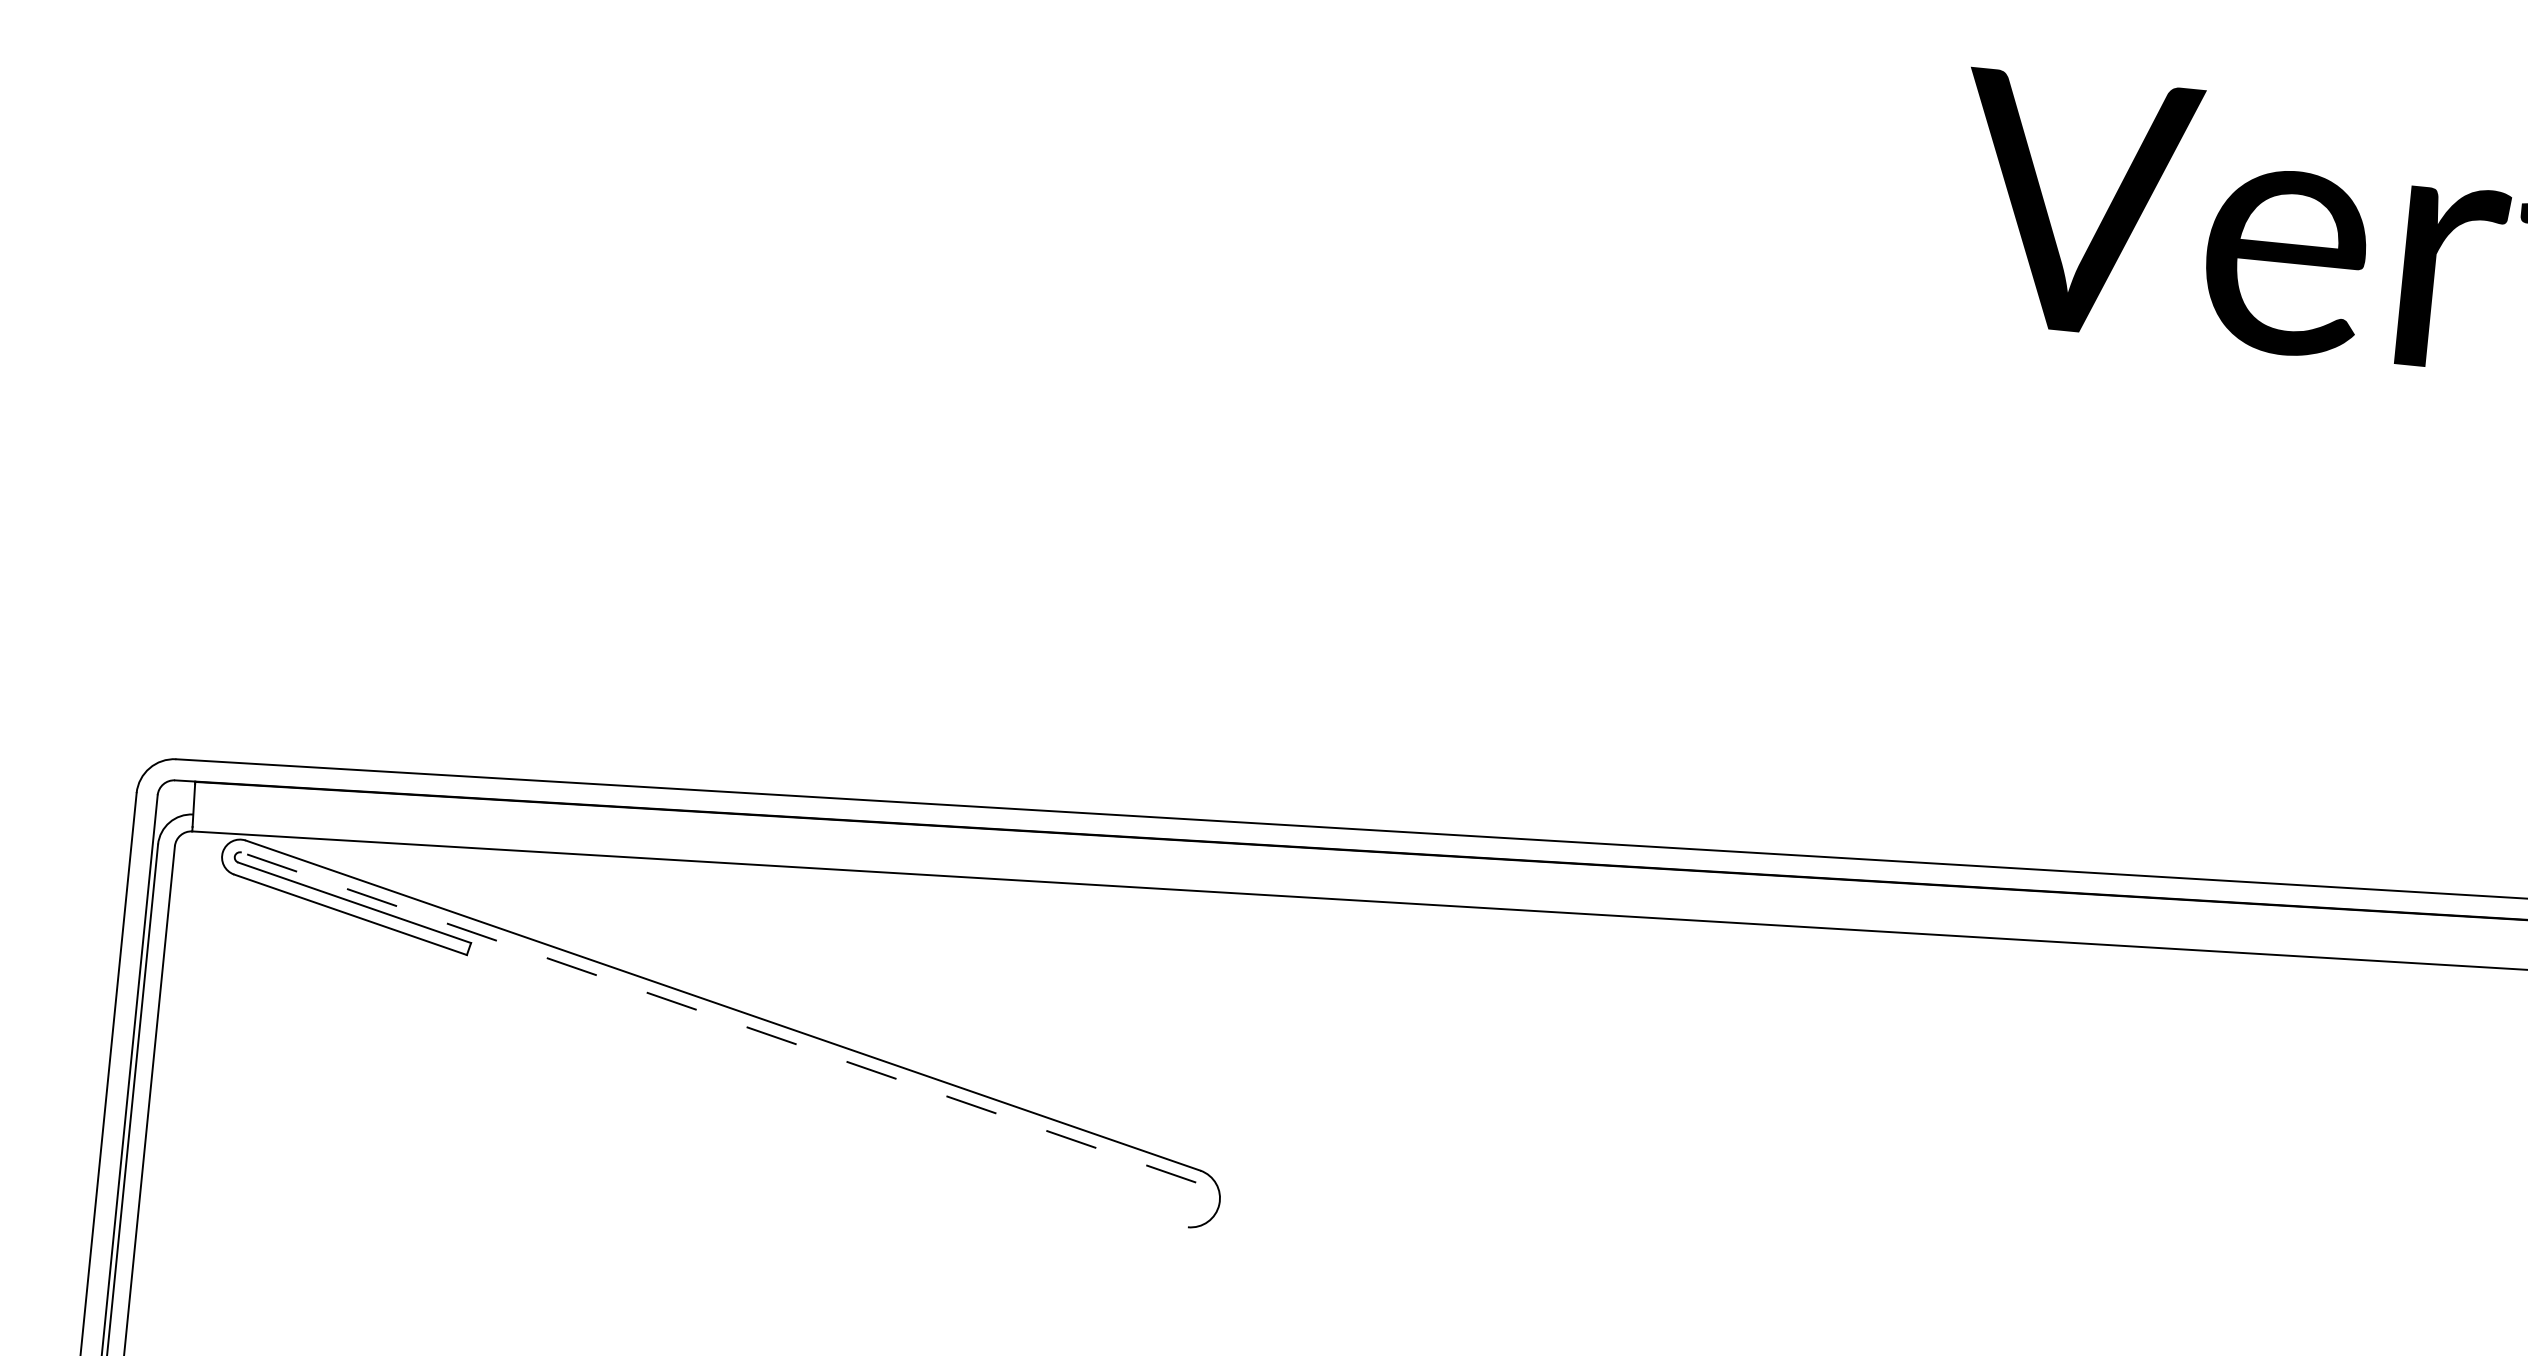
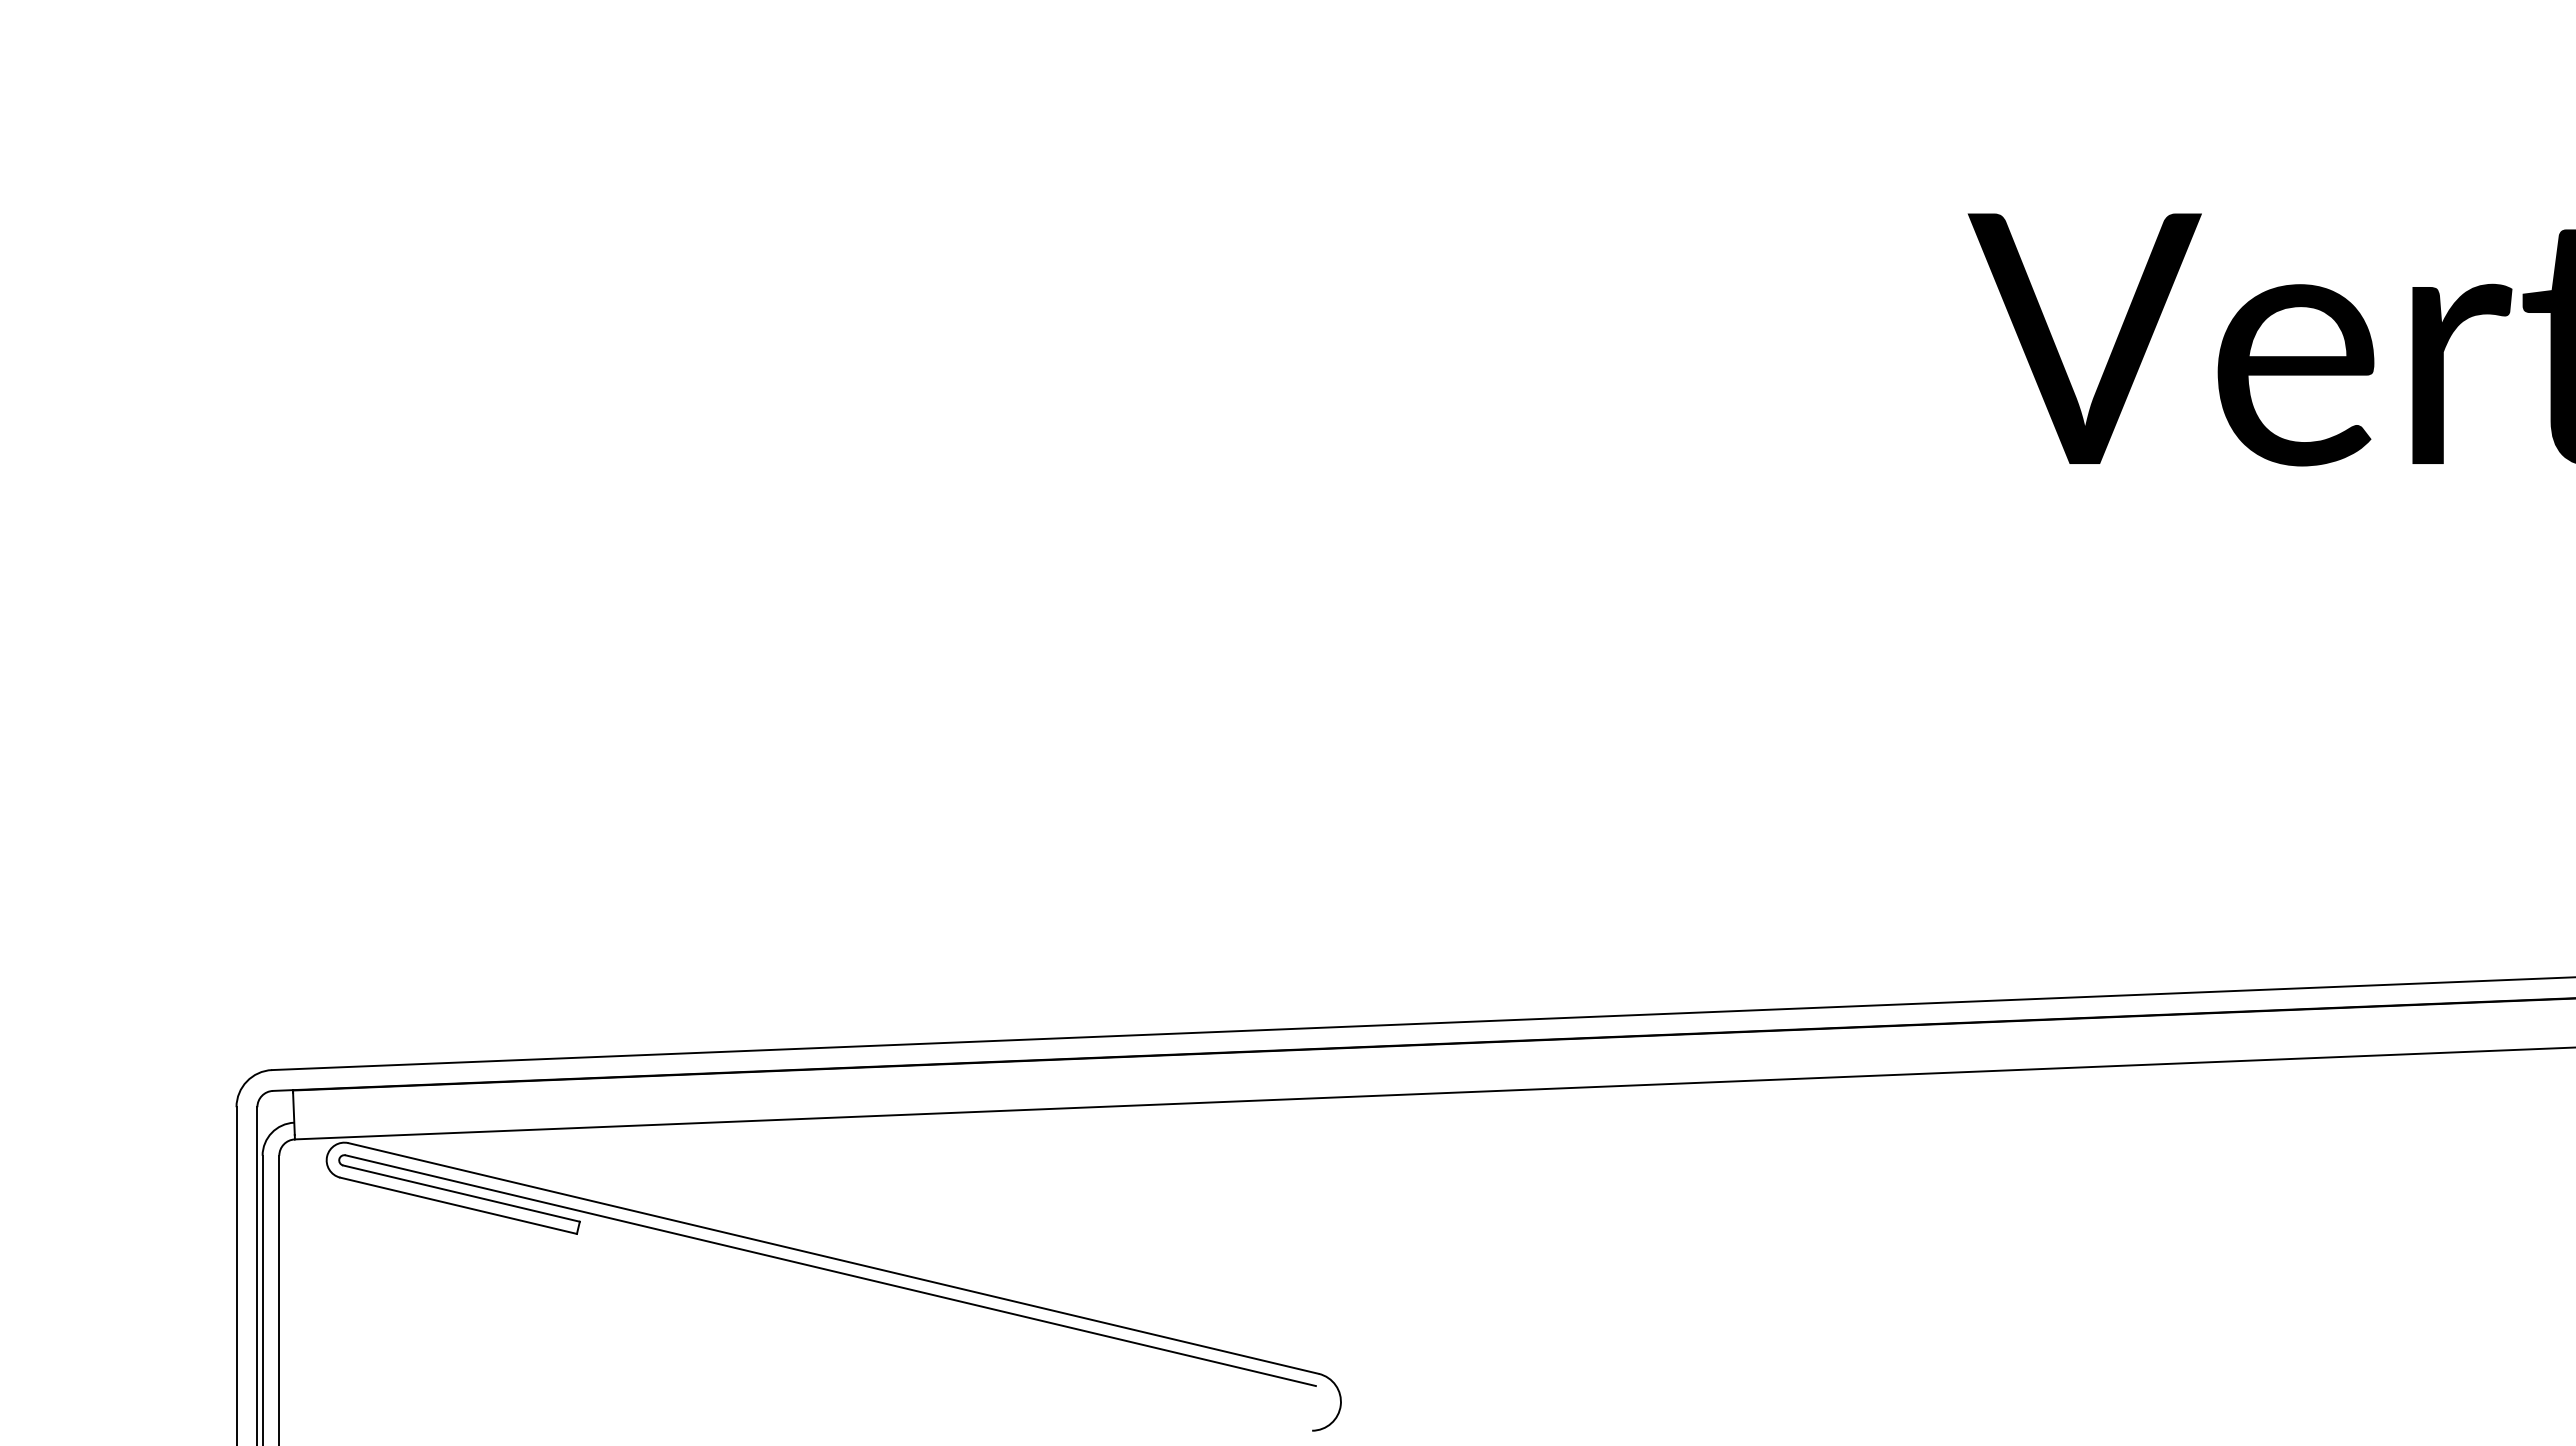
line: (718, 1017) -> (830, 1270), dashed -> solid

